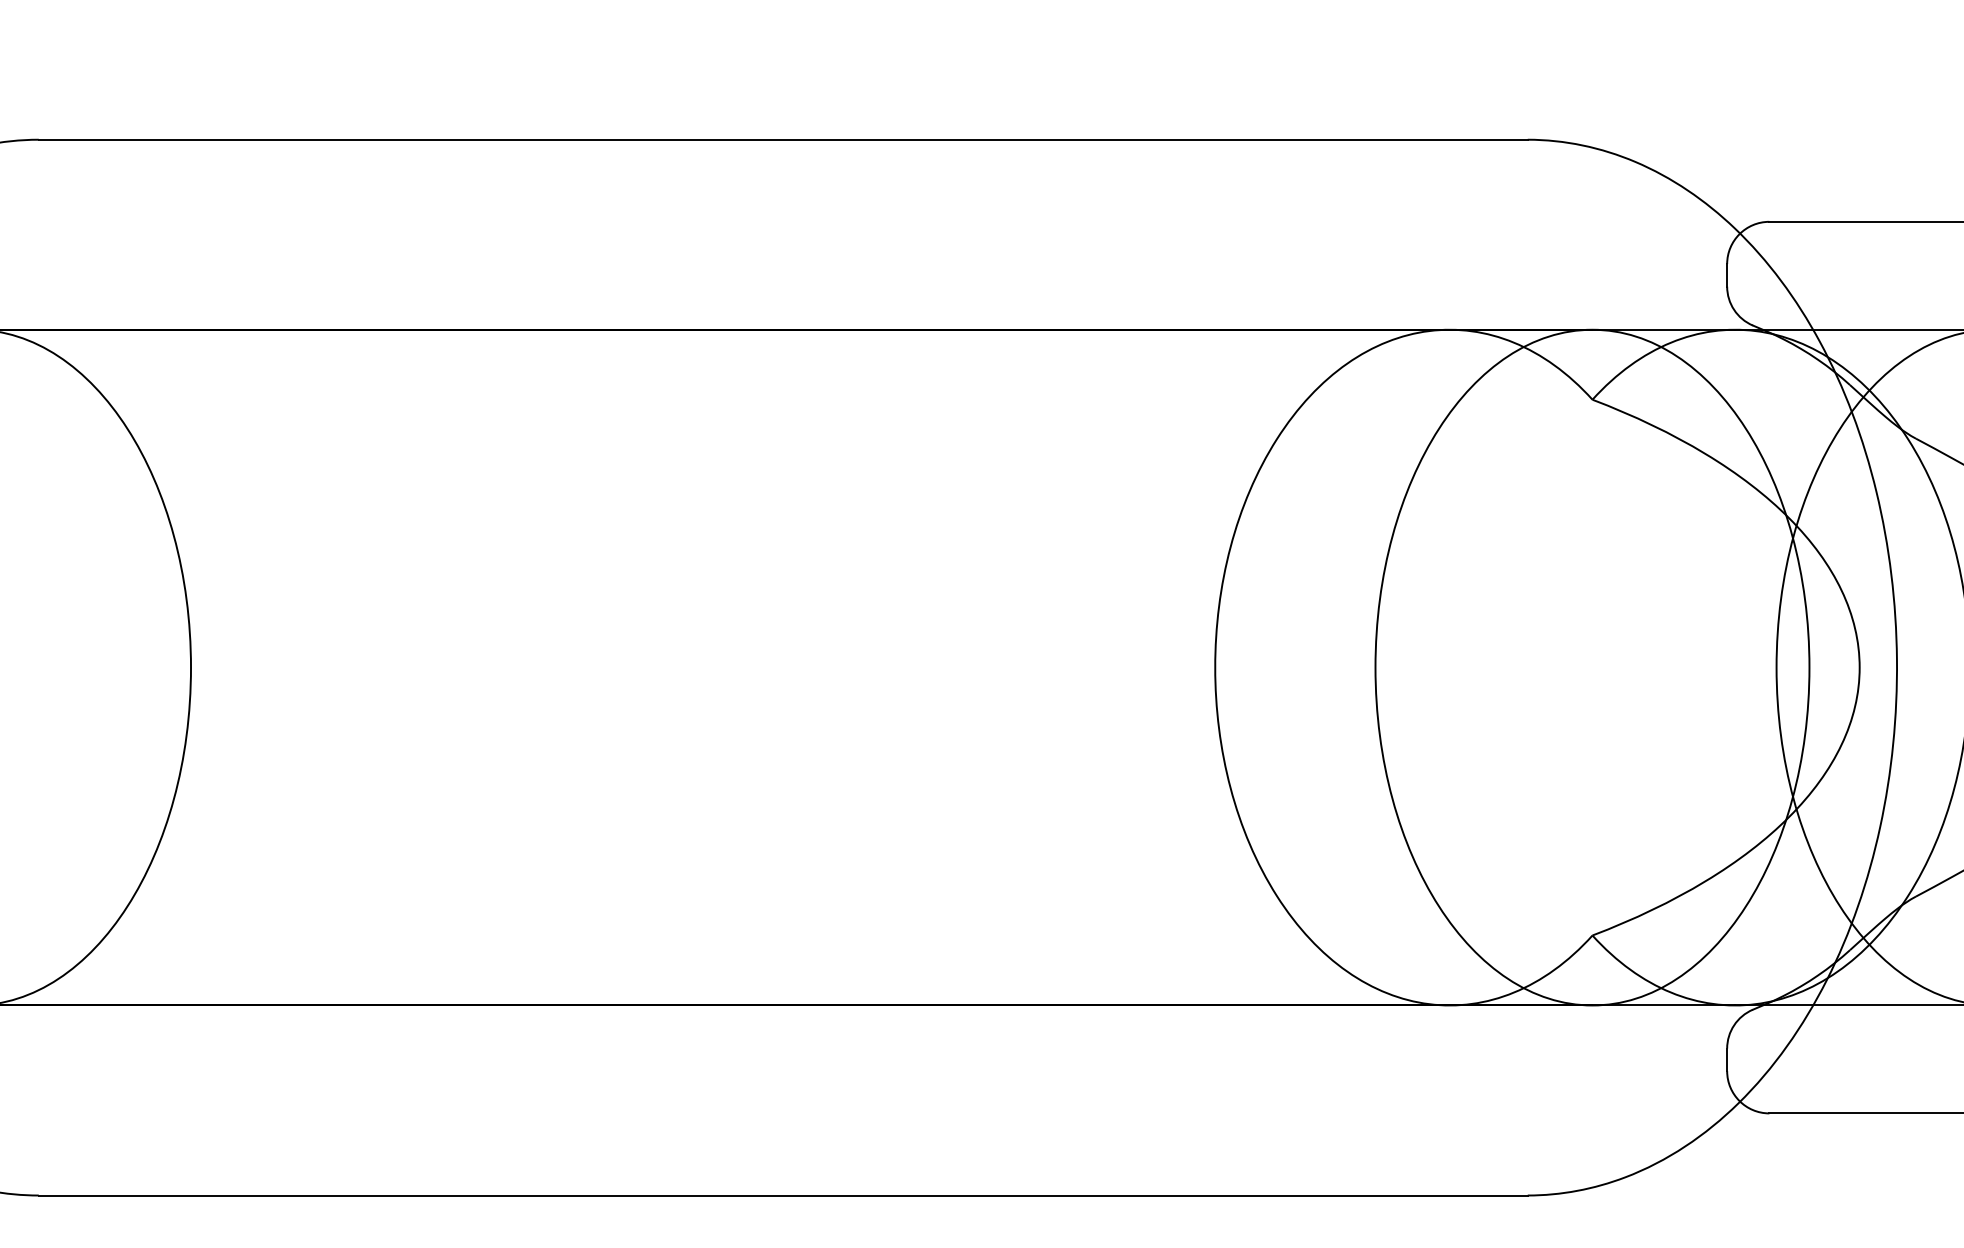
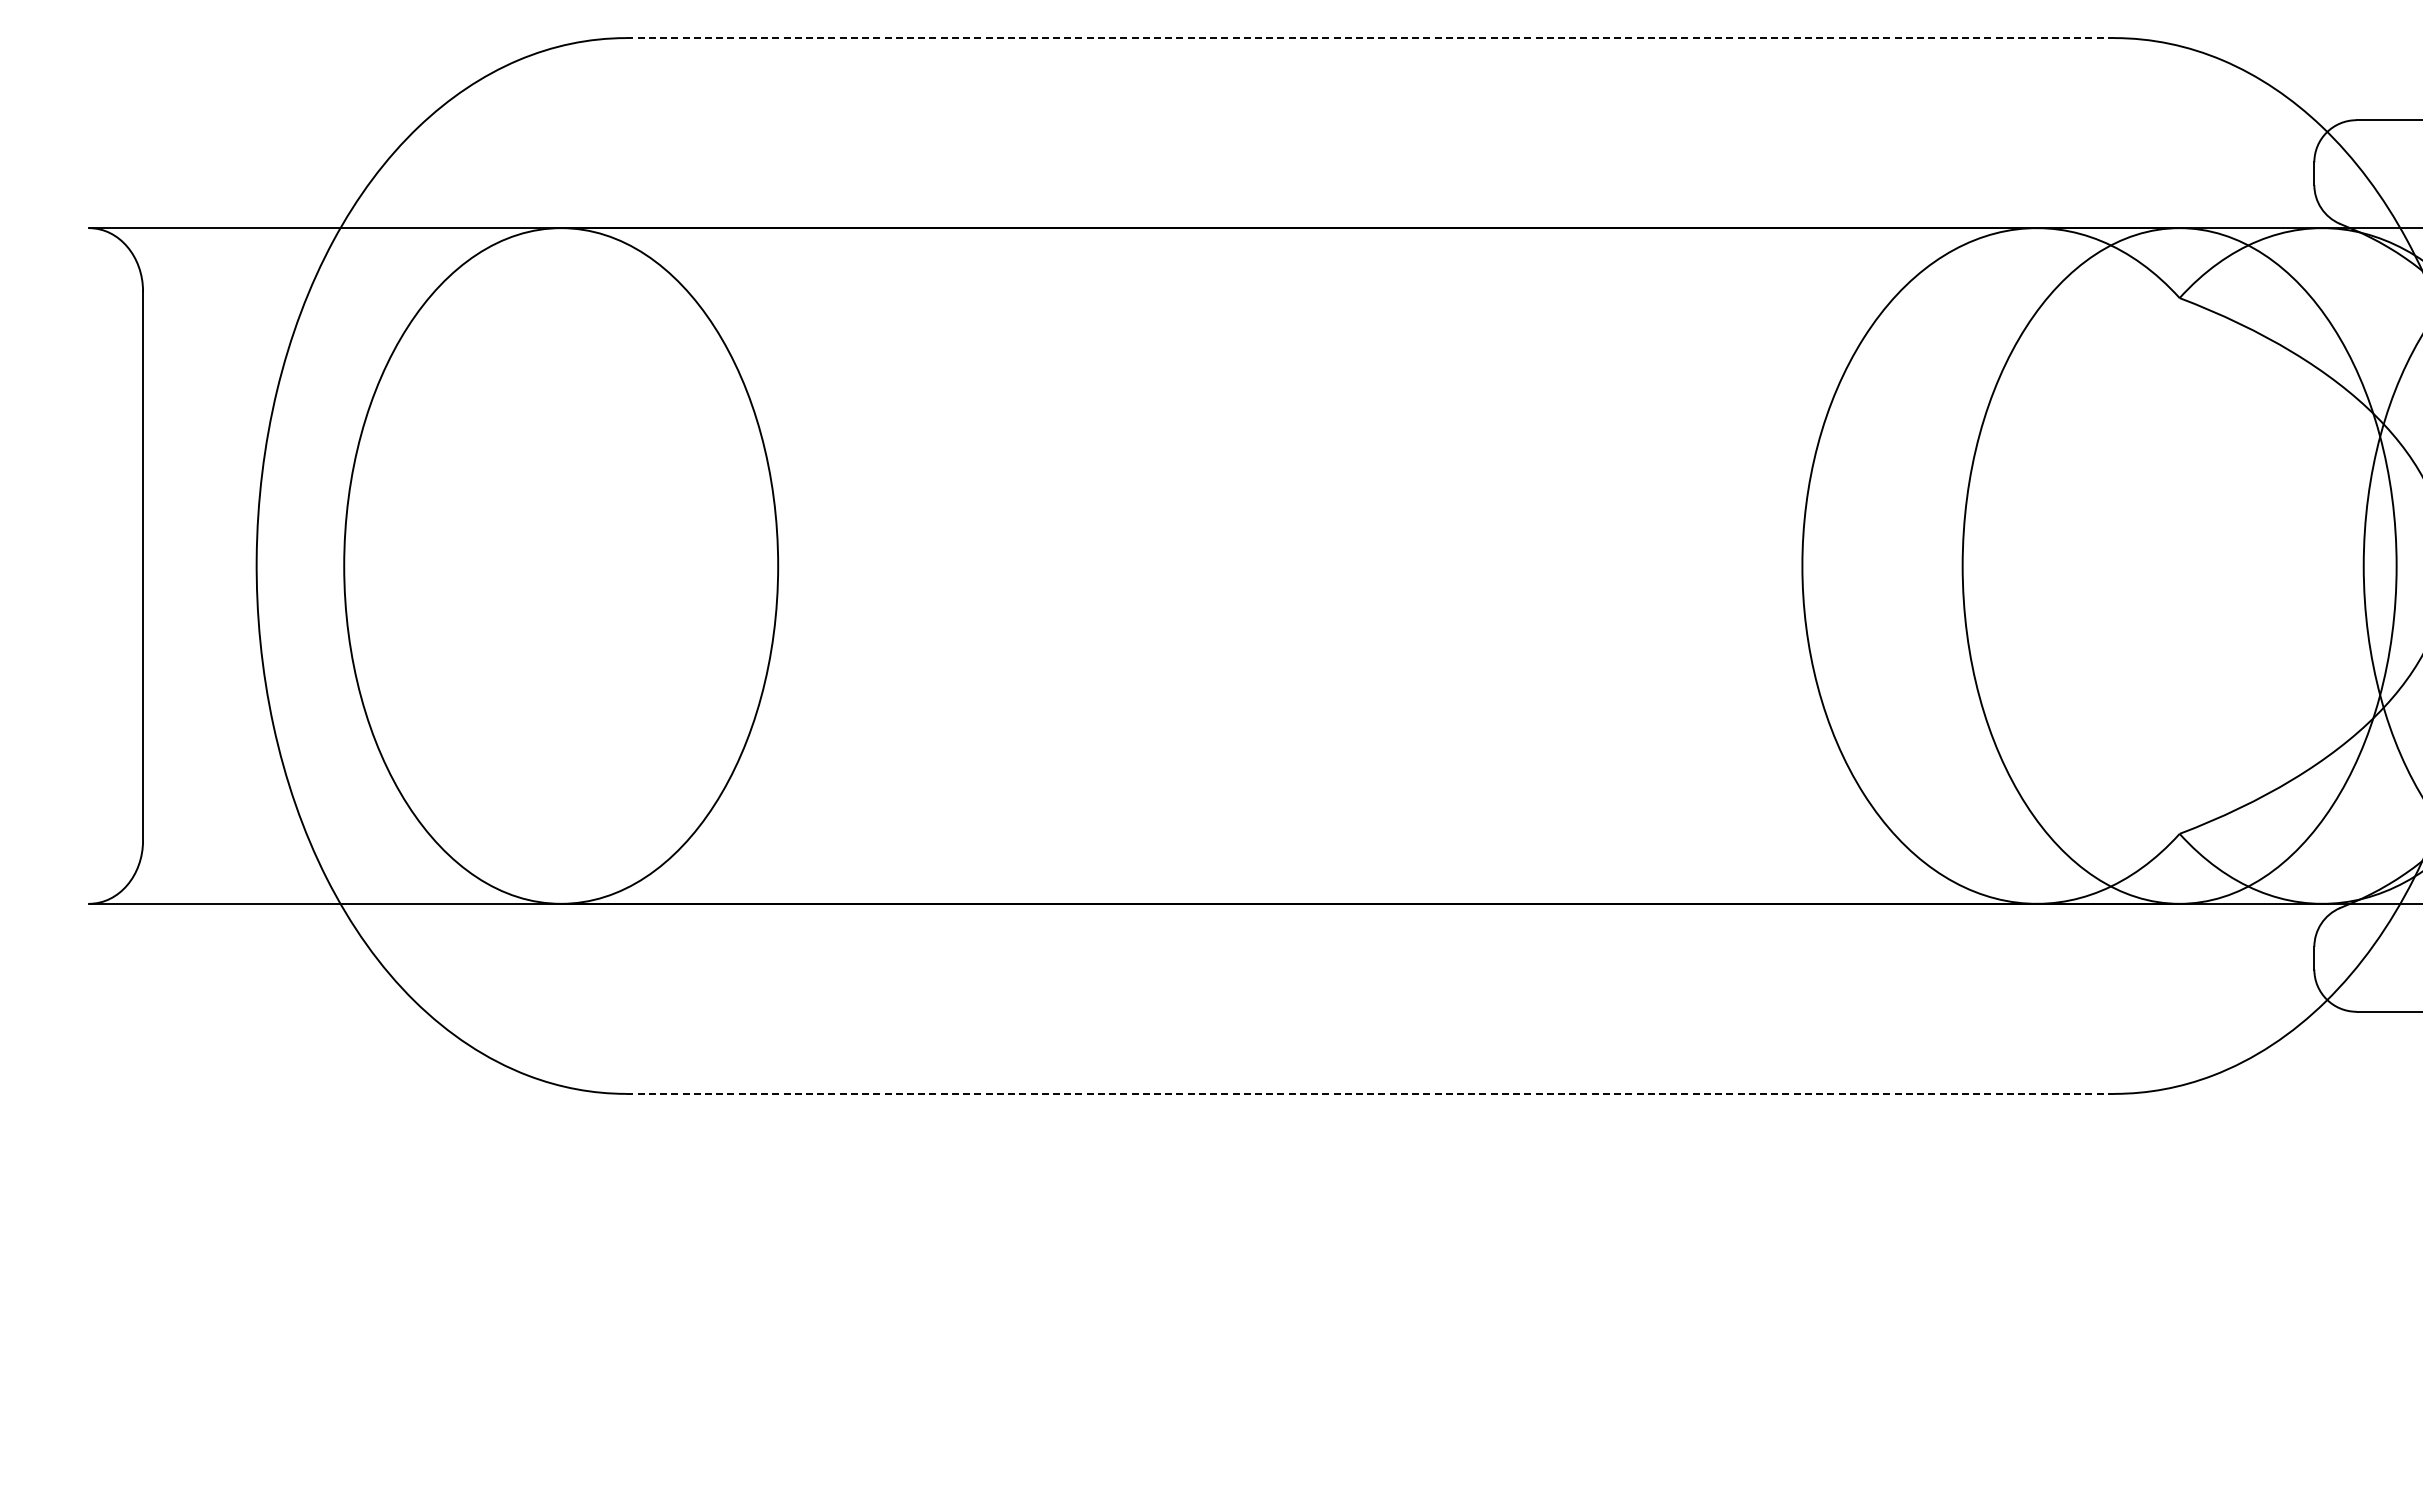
line: (782, 140) -> (1369, 38), solid -> dashed
line: (782, 1195) -> (1369, 1093), solid -> dashed

